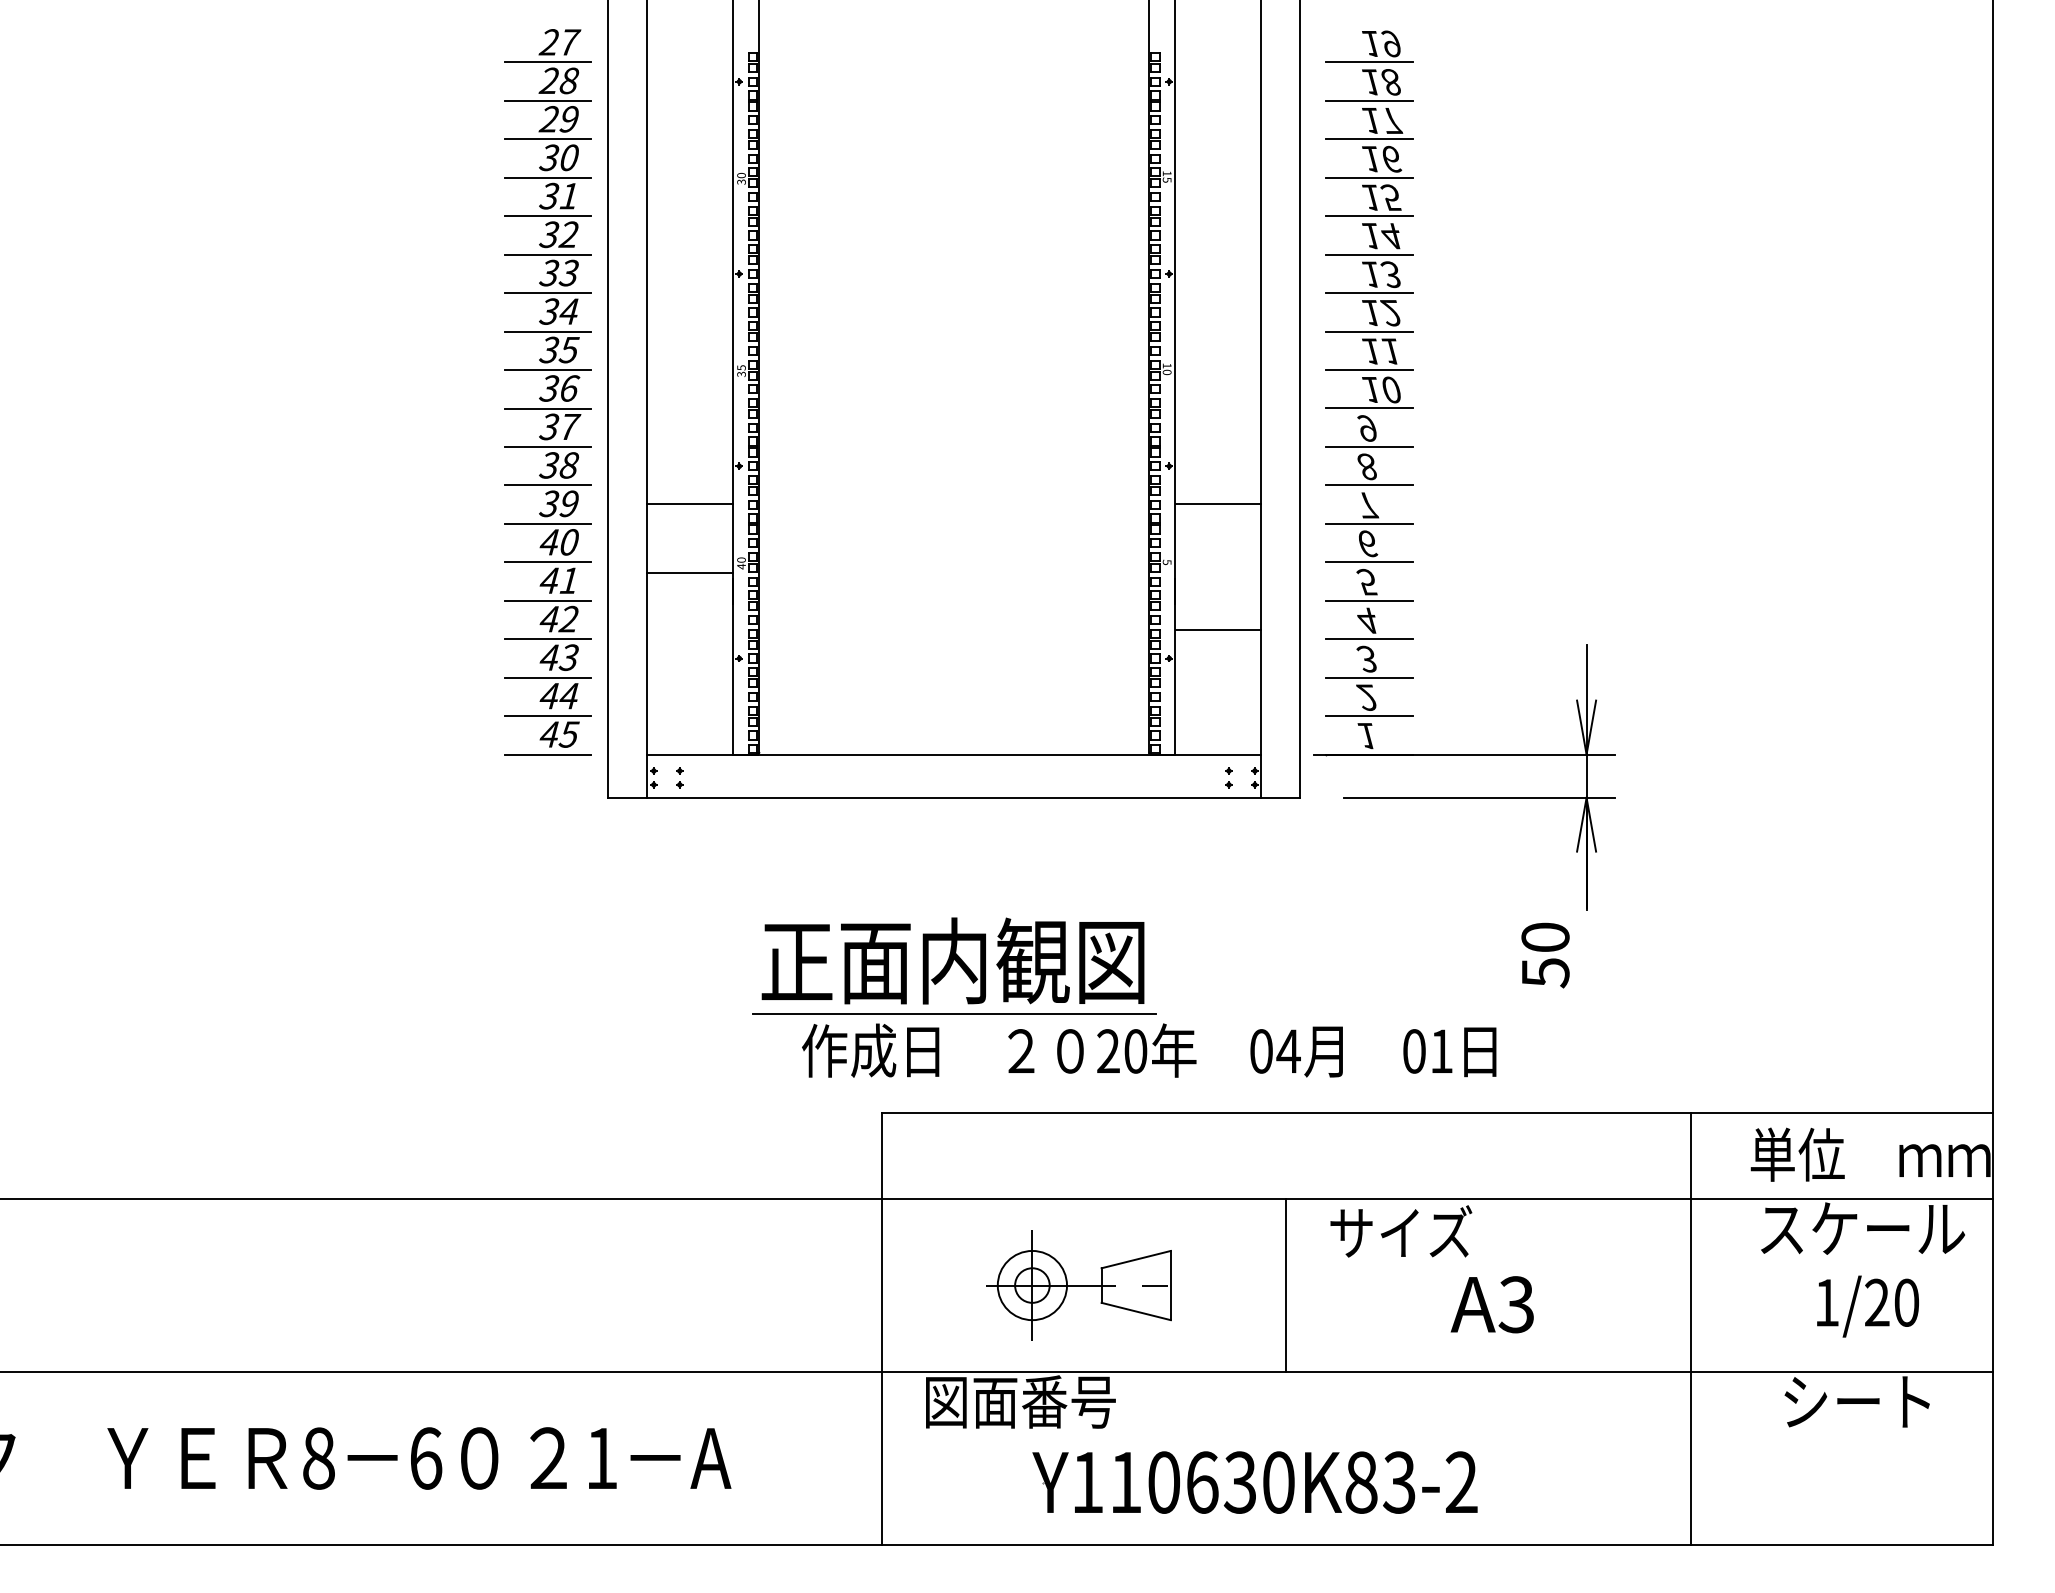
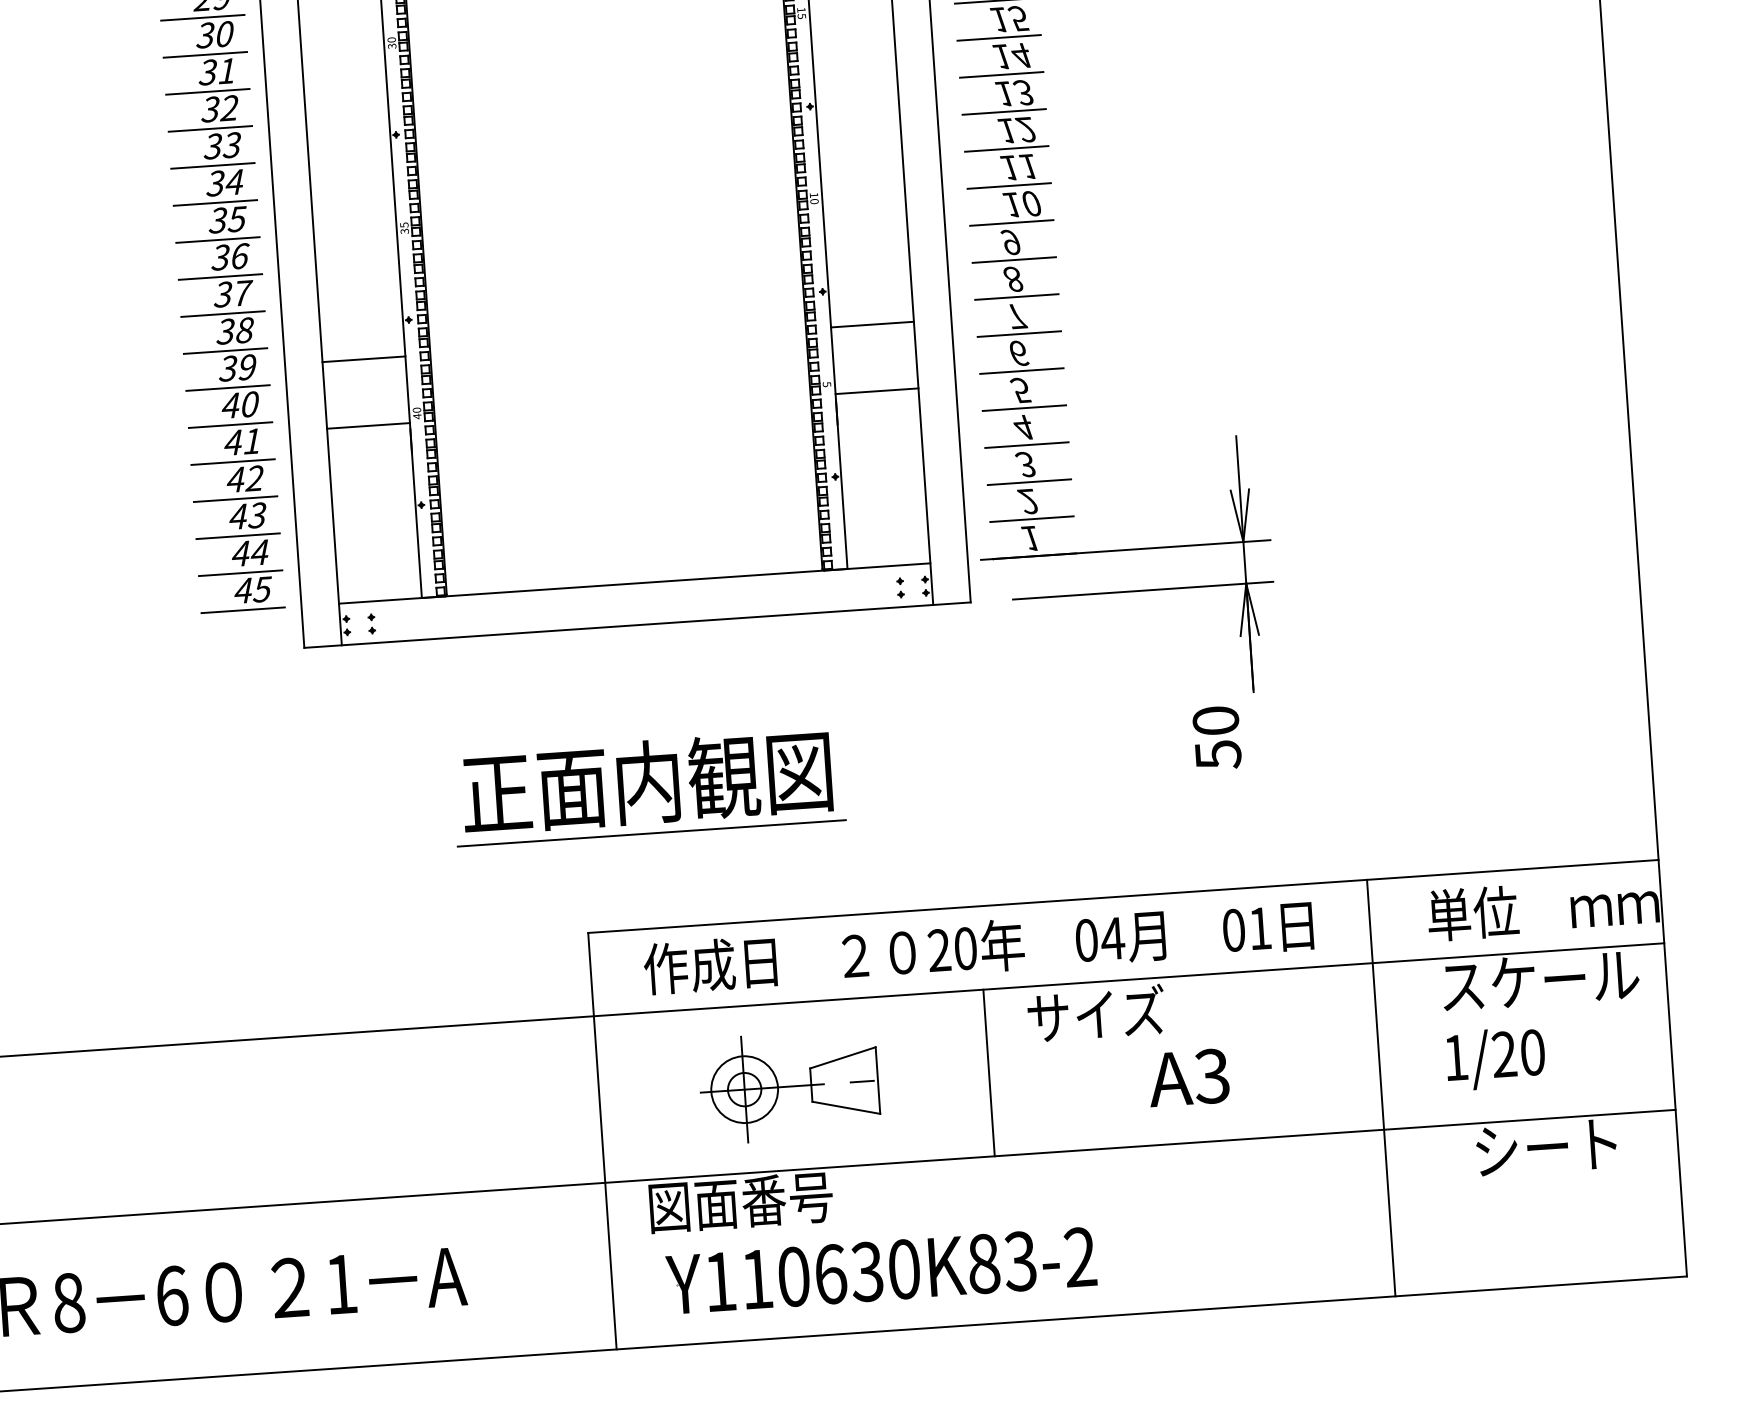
line: (1218, 629) -> (877, 390), moved
text: (1149, 1050) -> (978, 946), moved
text: (1867, 1306) -> (1495, 1058), moved
part: (1254, 1482) -> (880, 1270), moved

